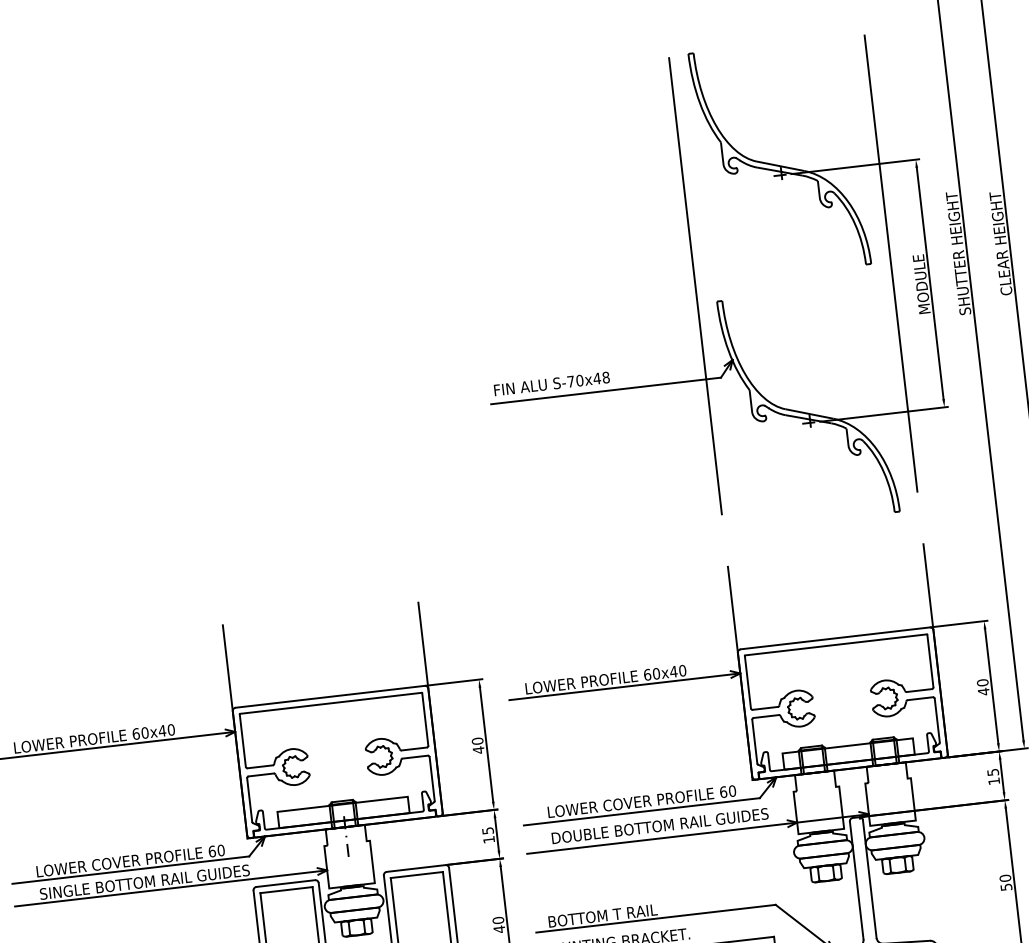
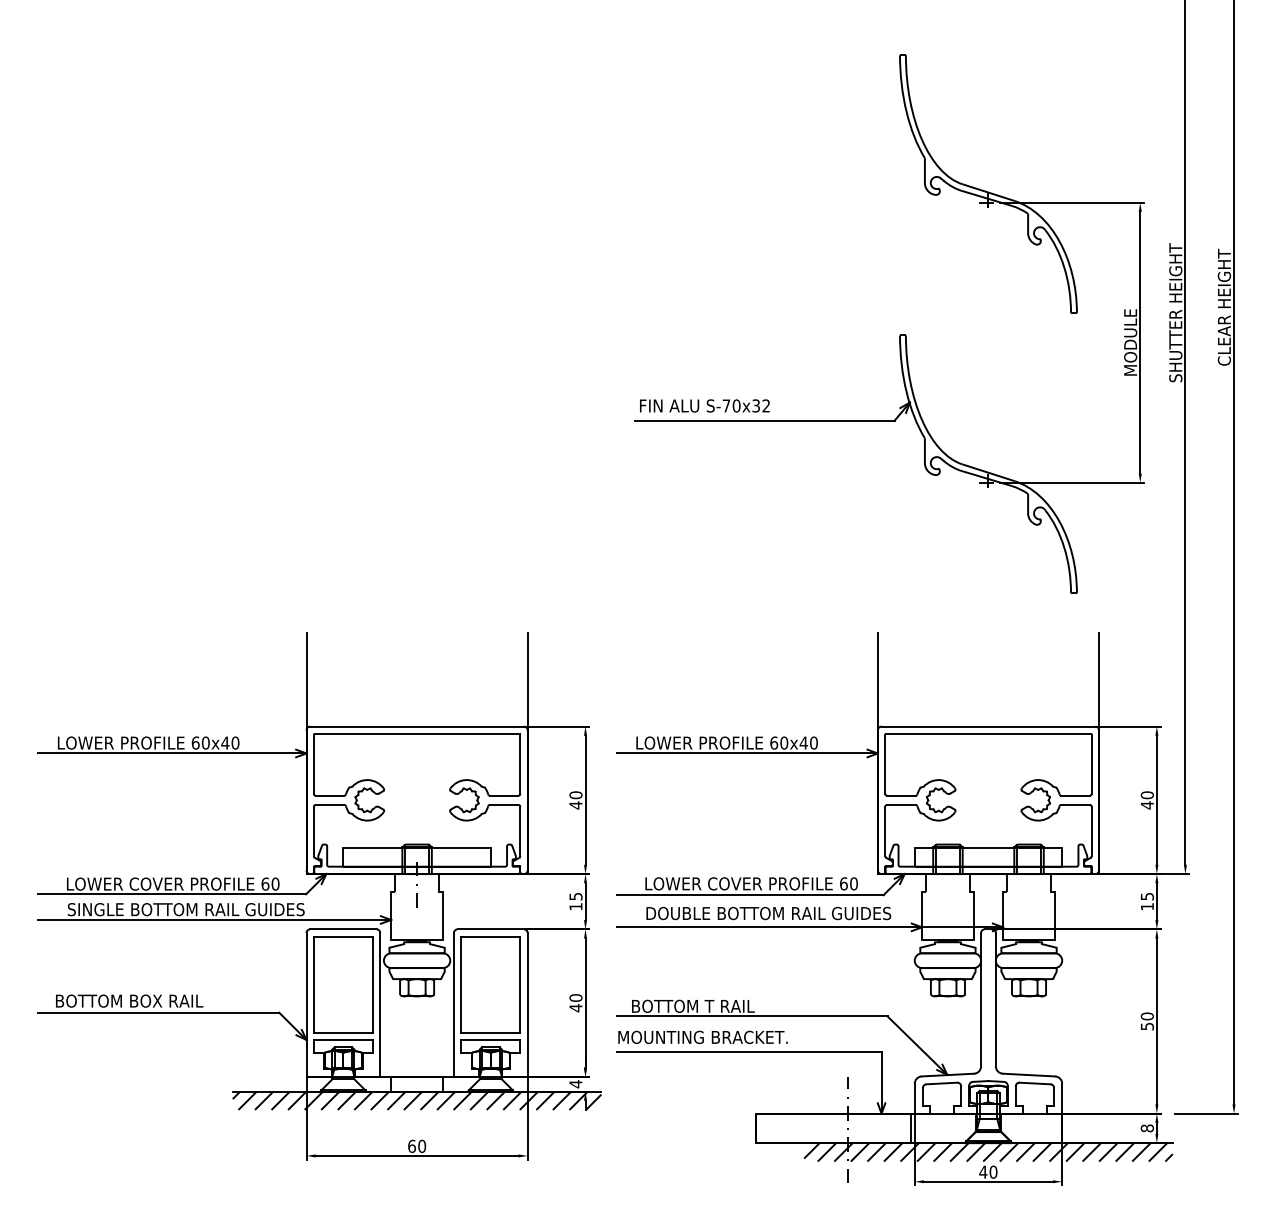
line: (891, 263) -> (1099, 315), removed
line: (695, 286) -> (877, 315), removed
text: (601, 377) -> (761, 405), S-70x48 -> S-70x32

